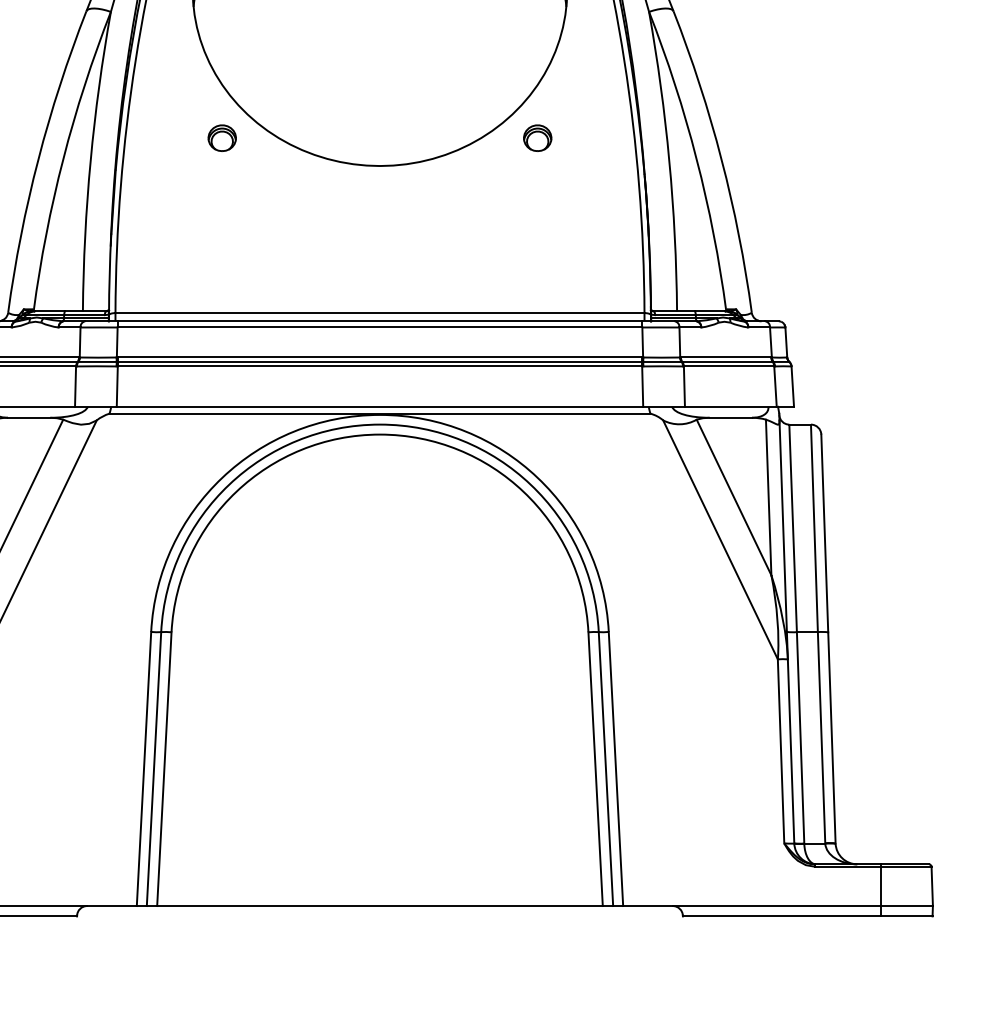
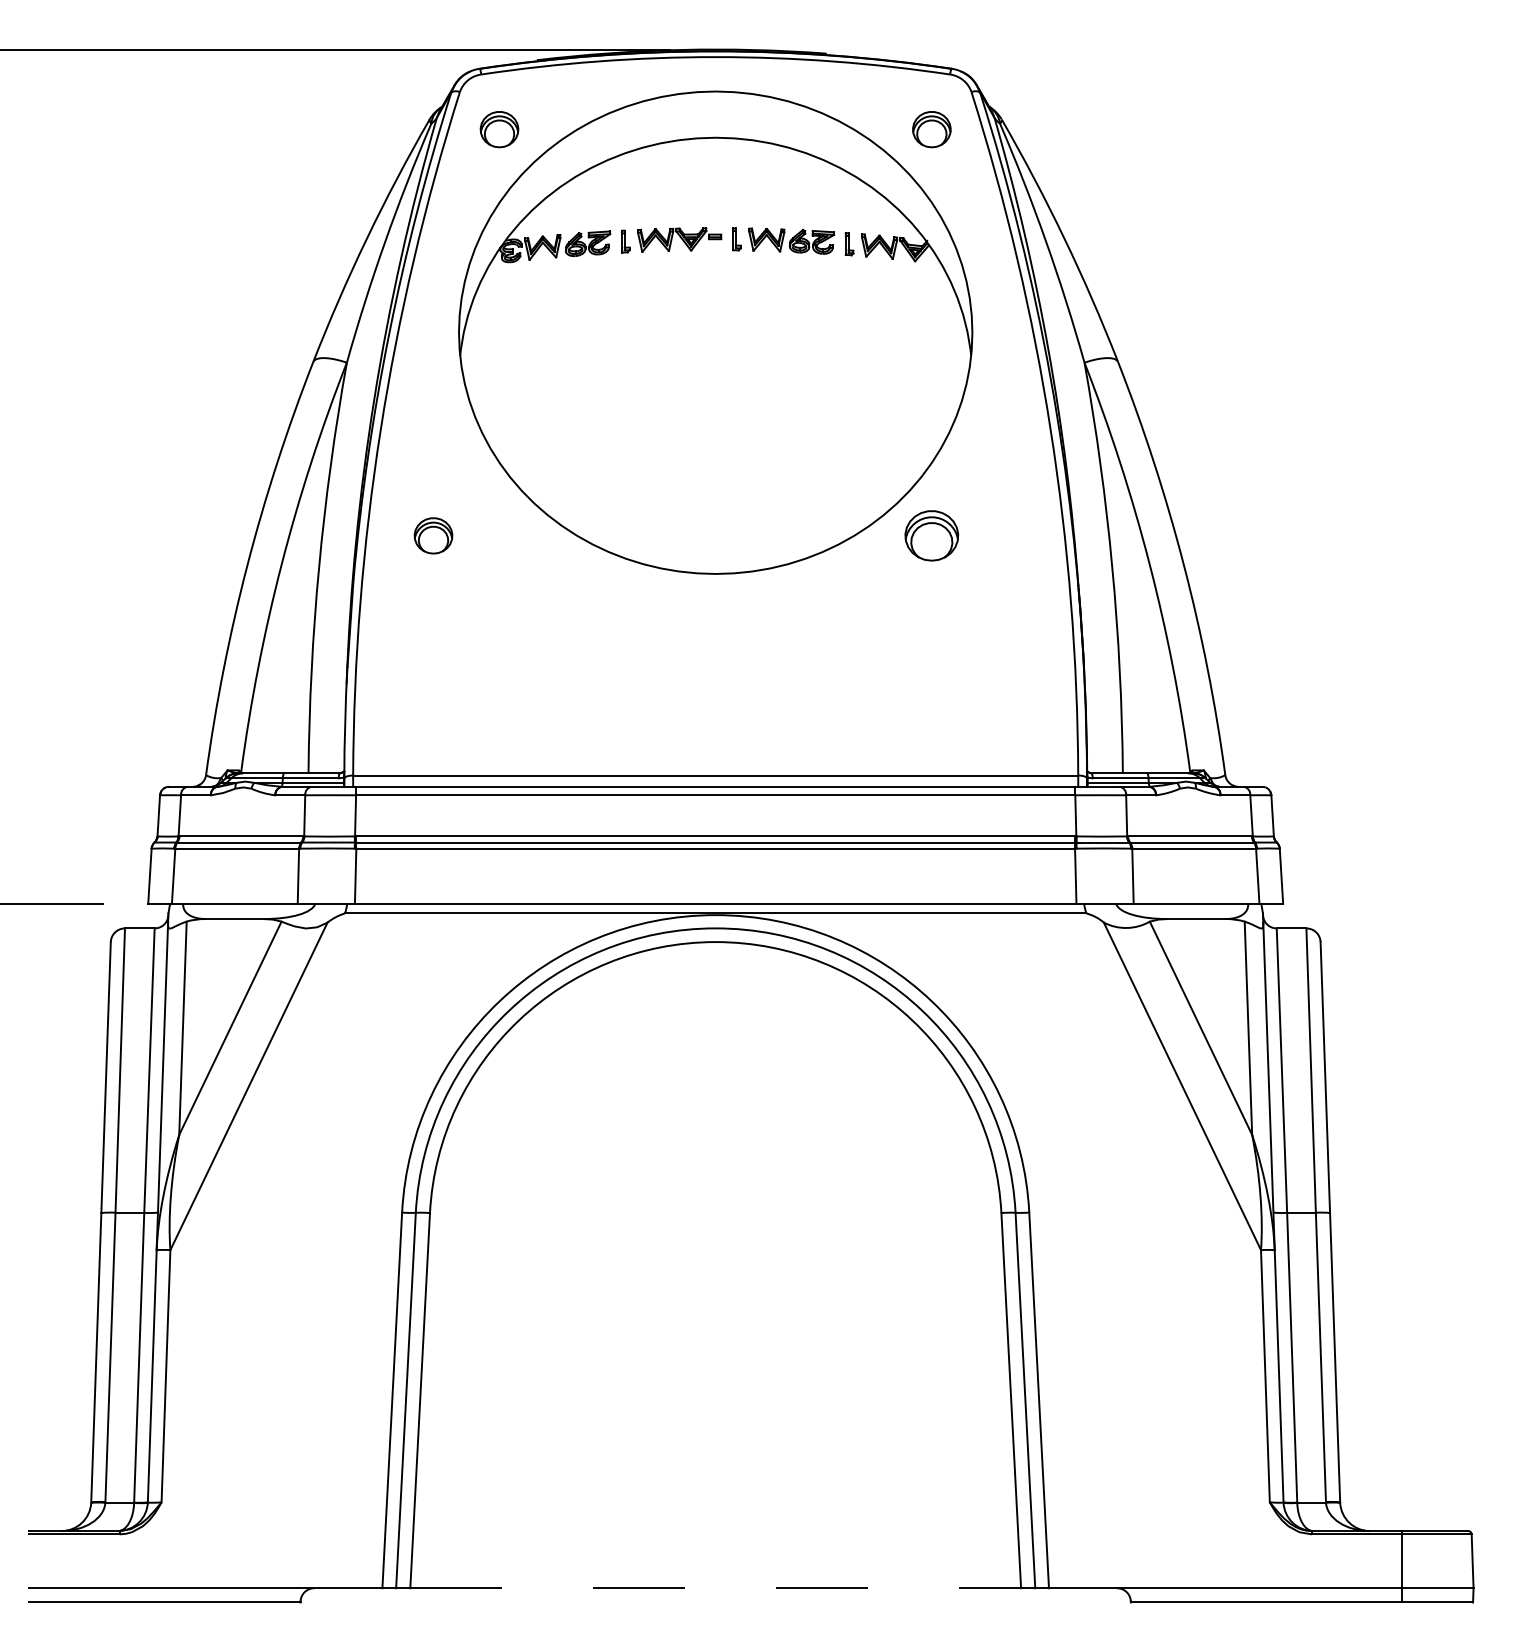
part: (222, 137) -> (433, 535), moved
part: (537, 137) -> (931, 535), size x1.4
line: (380, 906) -> (716, 1588), solid -> dashed

